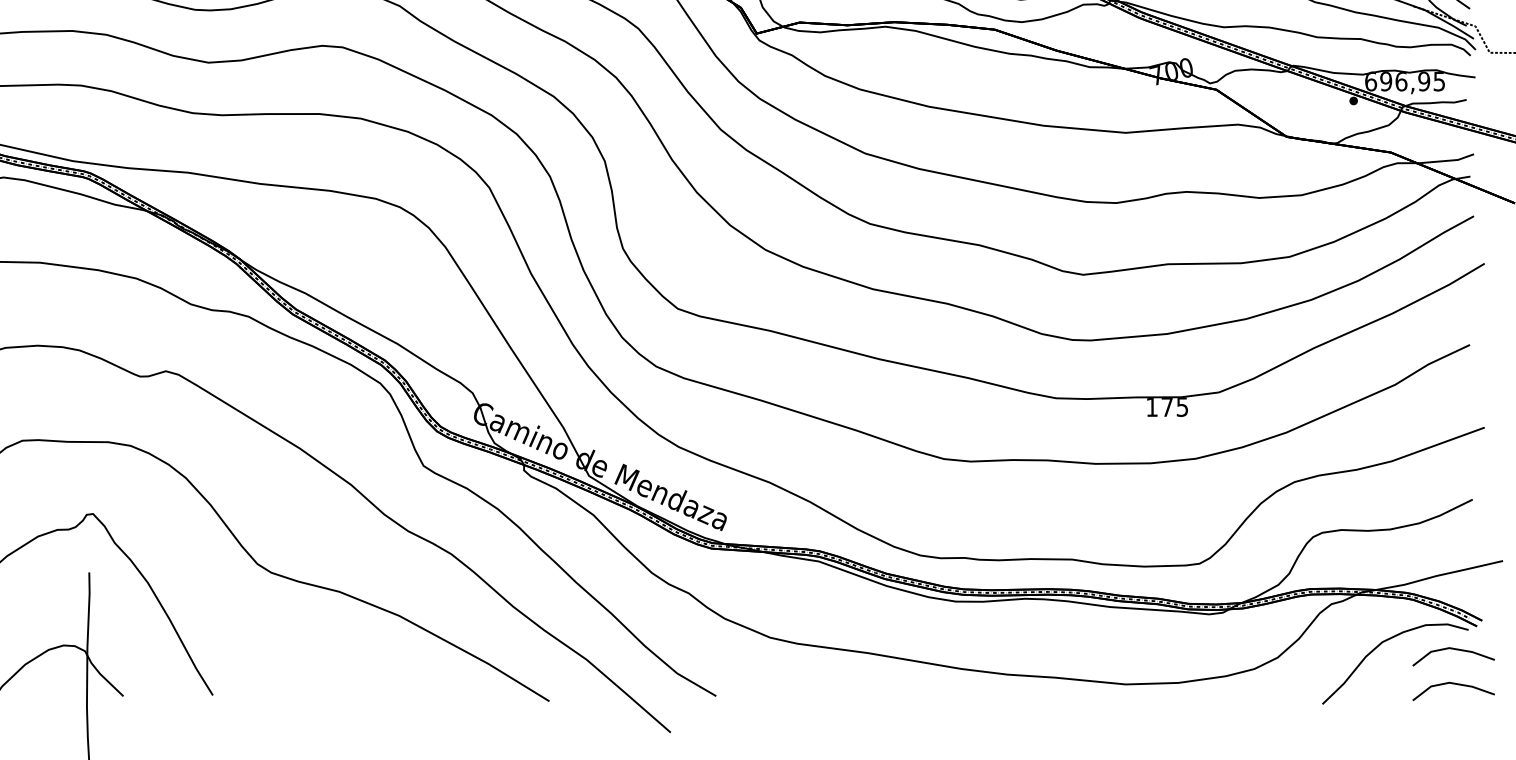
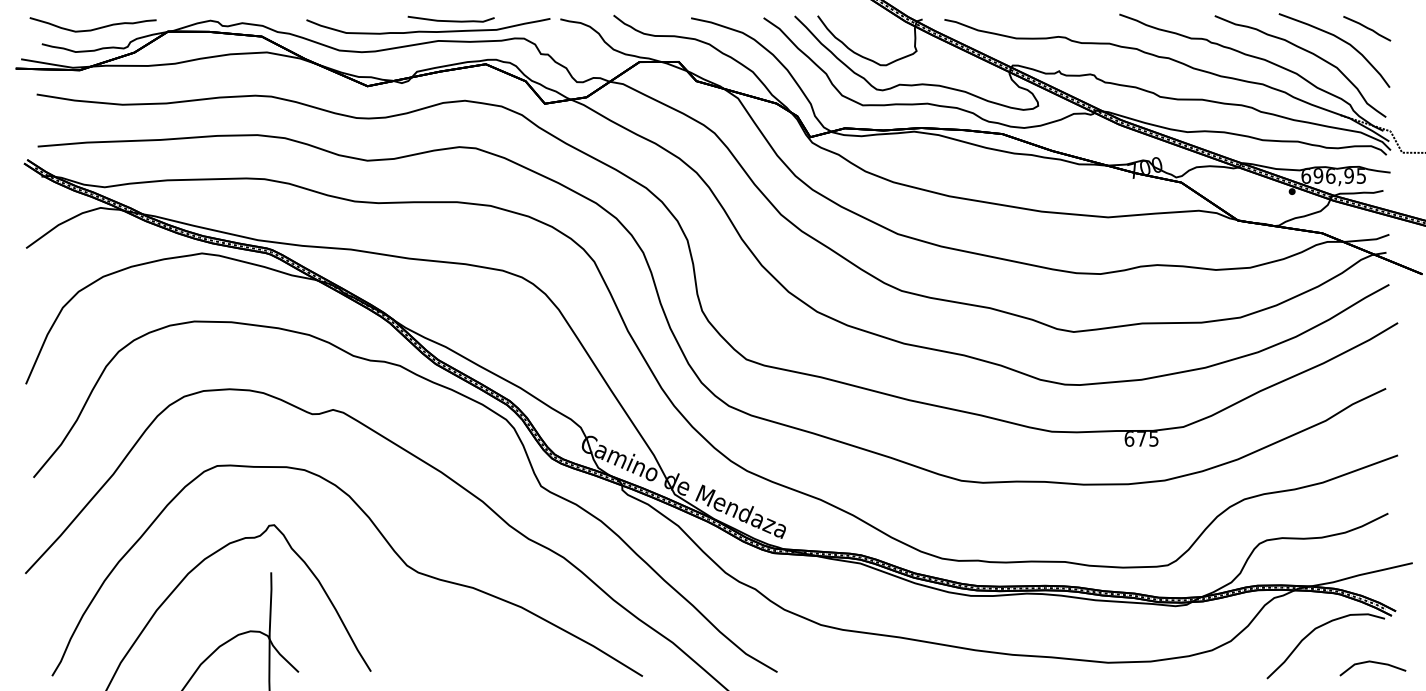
text: (1152, 407) -> (1129, 439), 175 -> 675
line: (1455, 650) -> (1374, 635), removed

